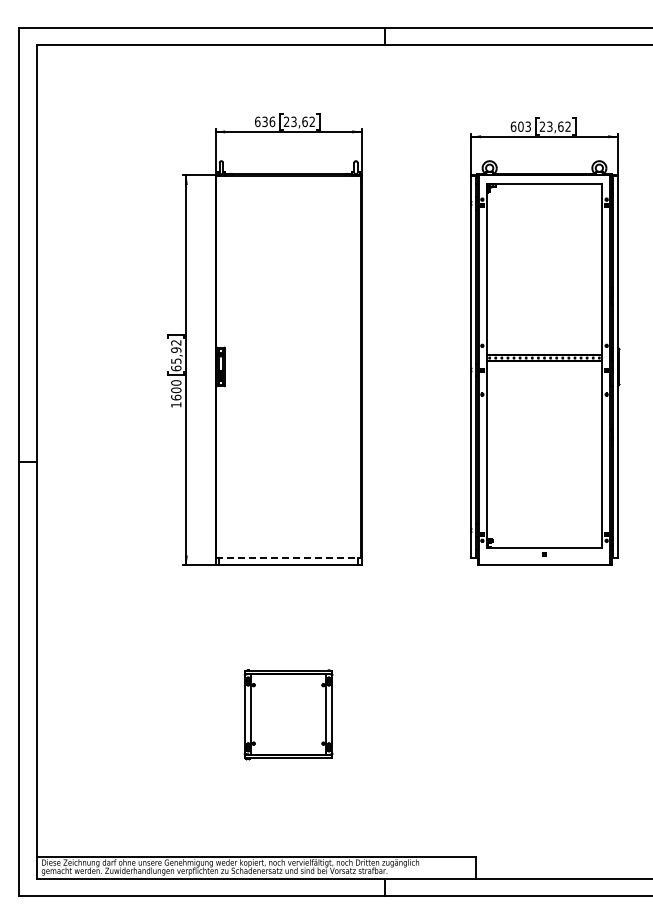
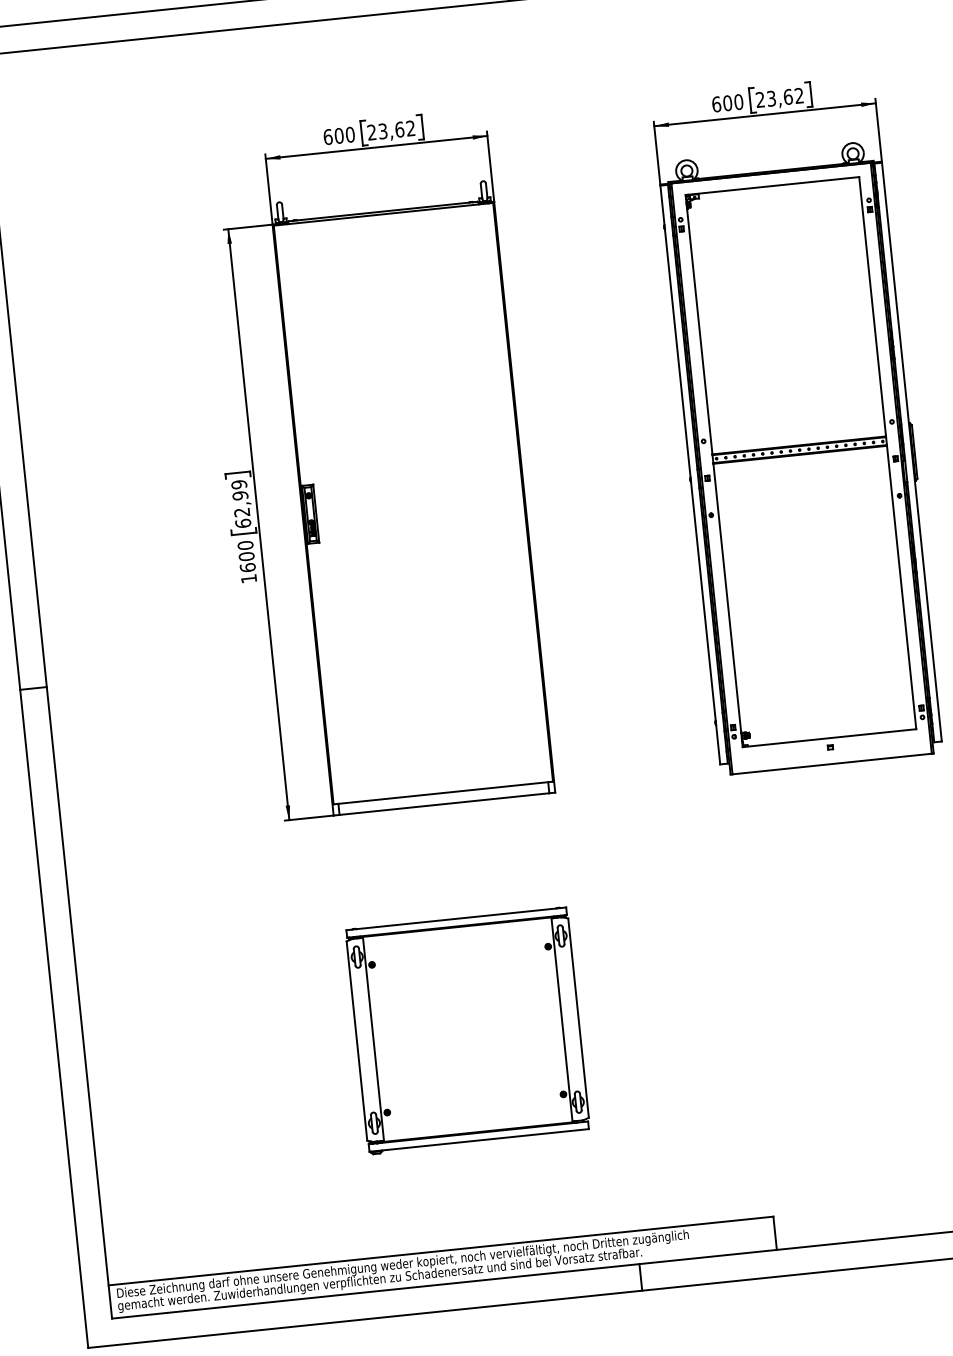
text: (268, 121) -> (344, 134), 636 -> 600
text: (528, 126) -> (739, 101), 603 -> 600
text: (176, 351) -> (240, 497), 65,92 -> 62,99
line: (289, 557) -> (444, 792), dashed -> solid
part: (288, 714) -> (467, 1030), size x1.67

